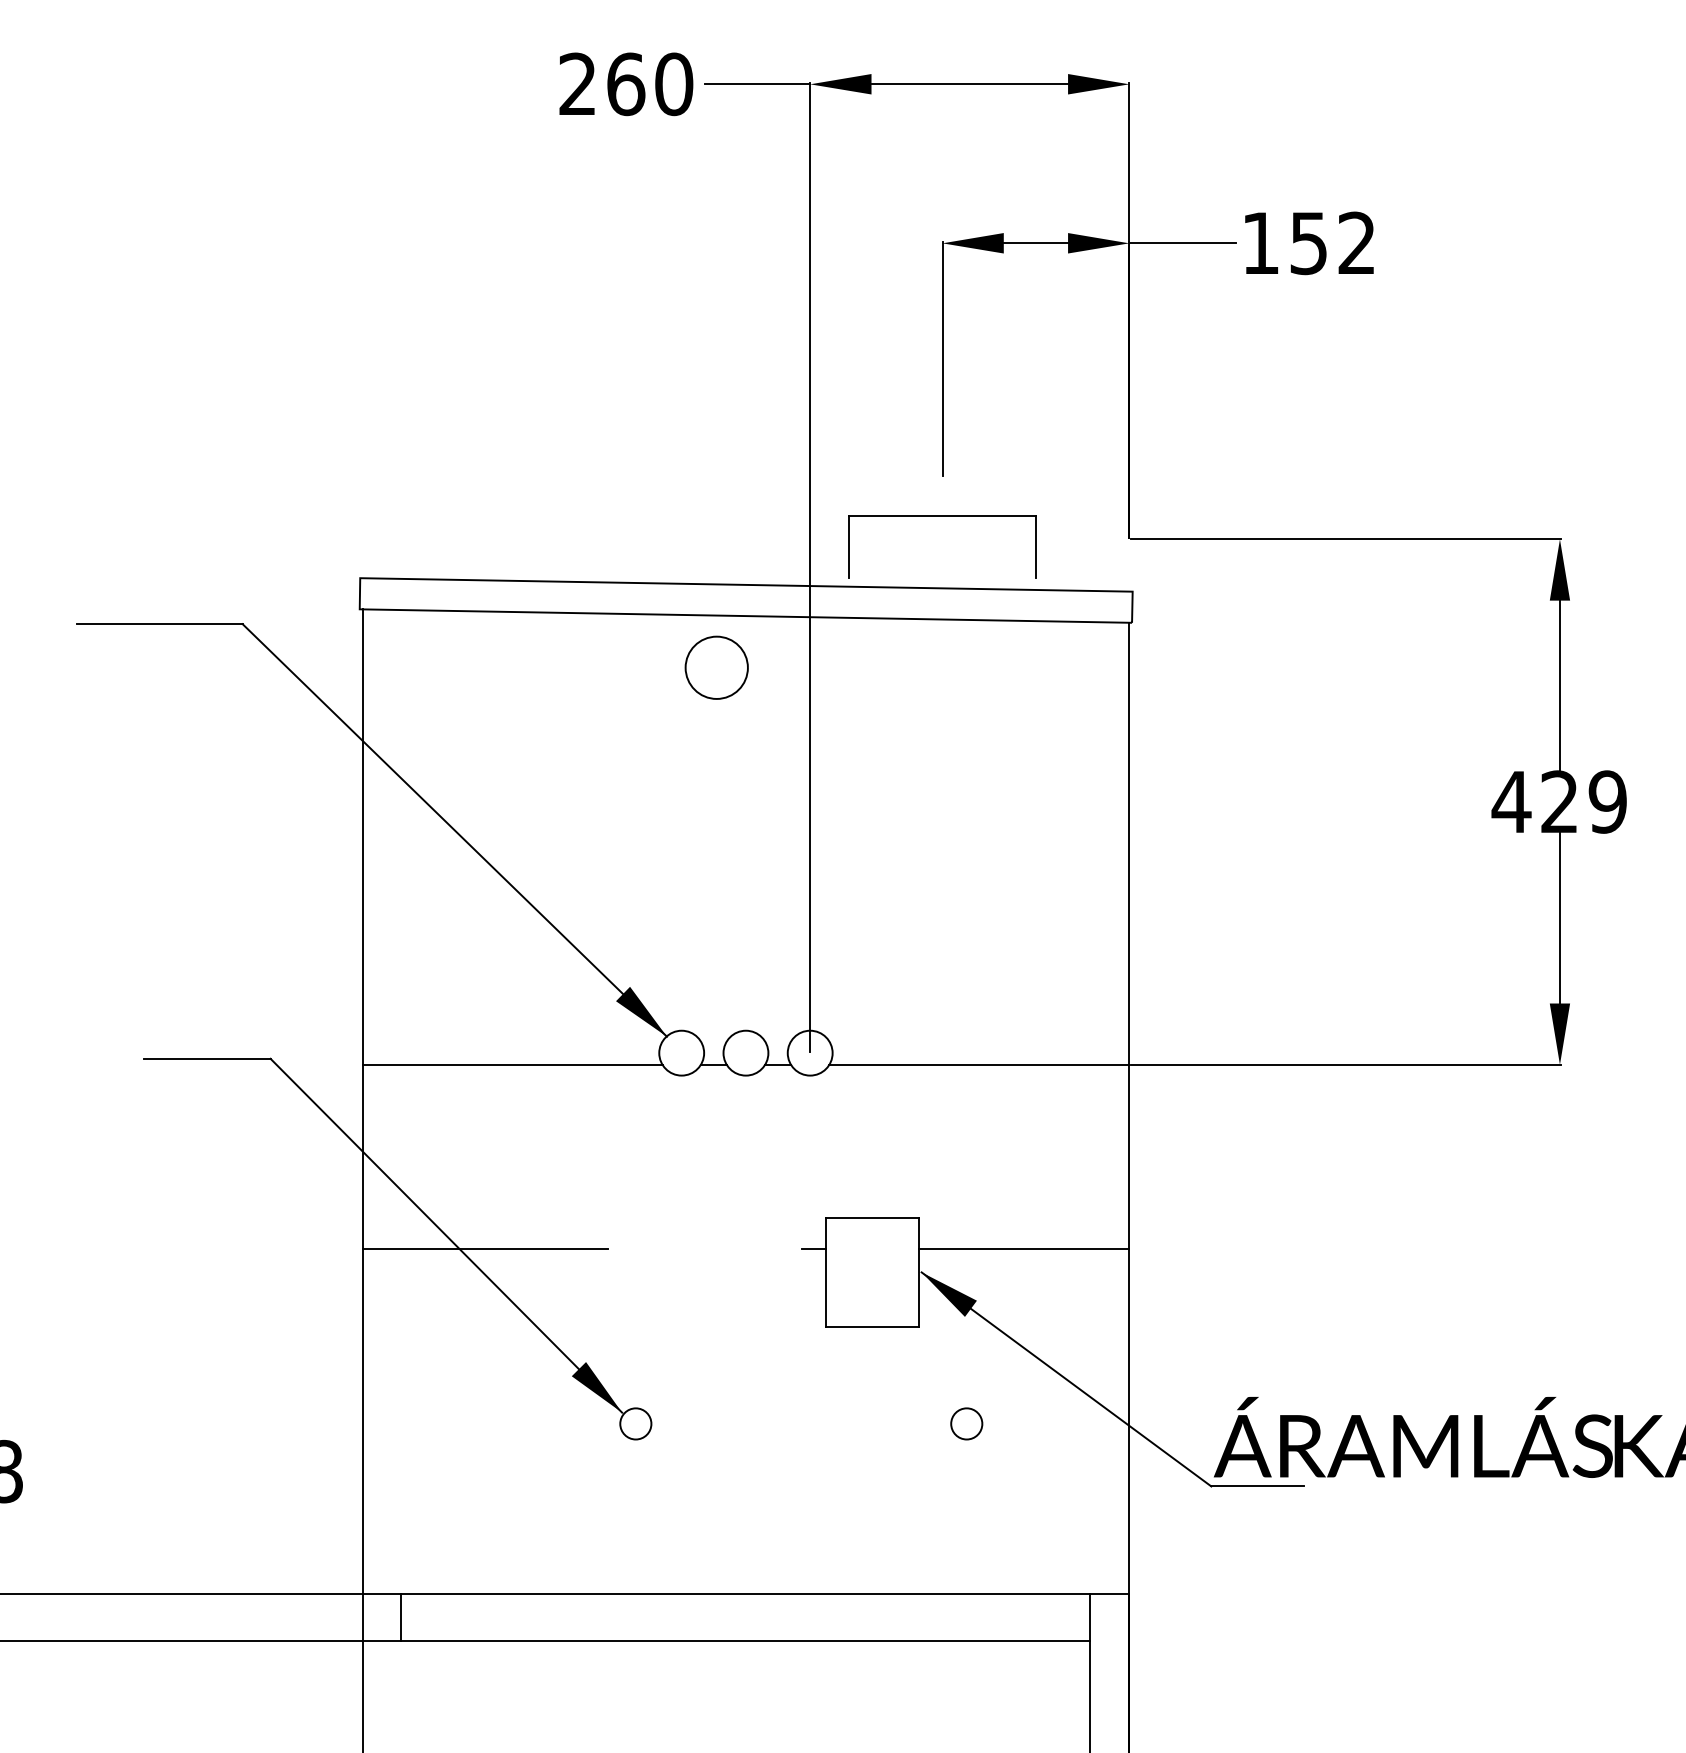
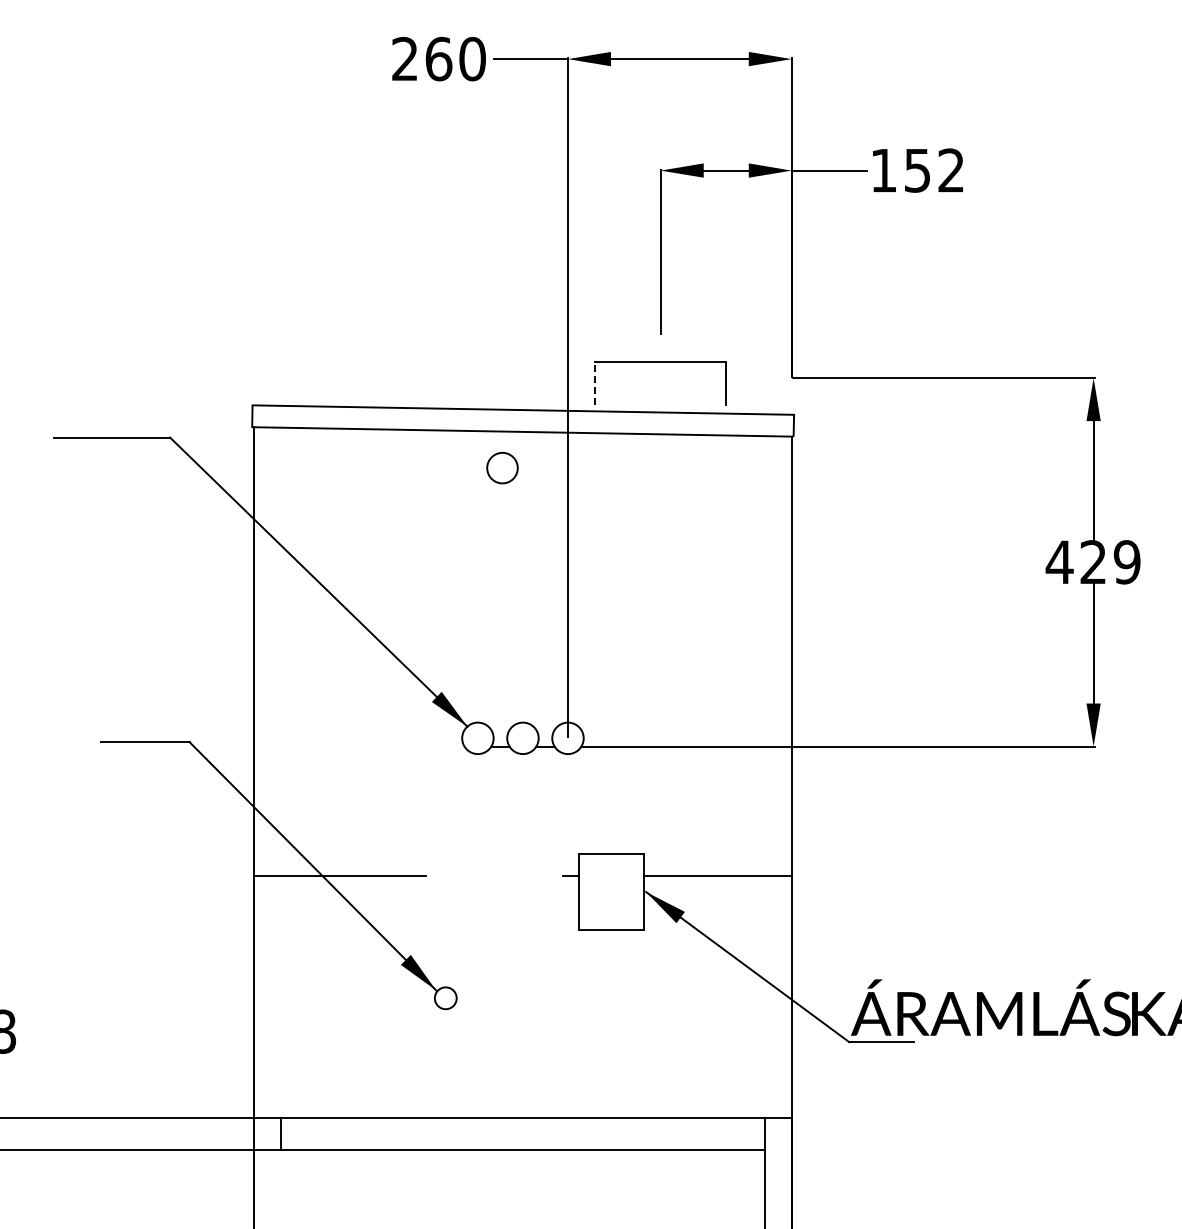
line: (849, 547) -> (595, 383), solid -> dashed
circle: (716, 666) -> (502, 467), size x0.7
line: (512, 1064) -> (359, 746), removed
circle: (966, 1424) -> (677, 998), removed

